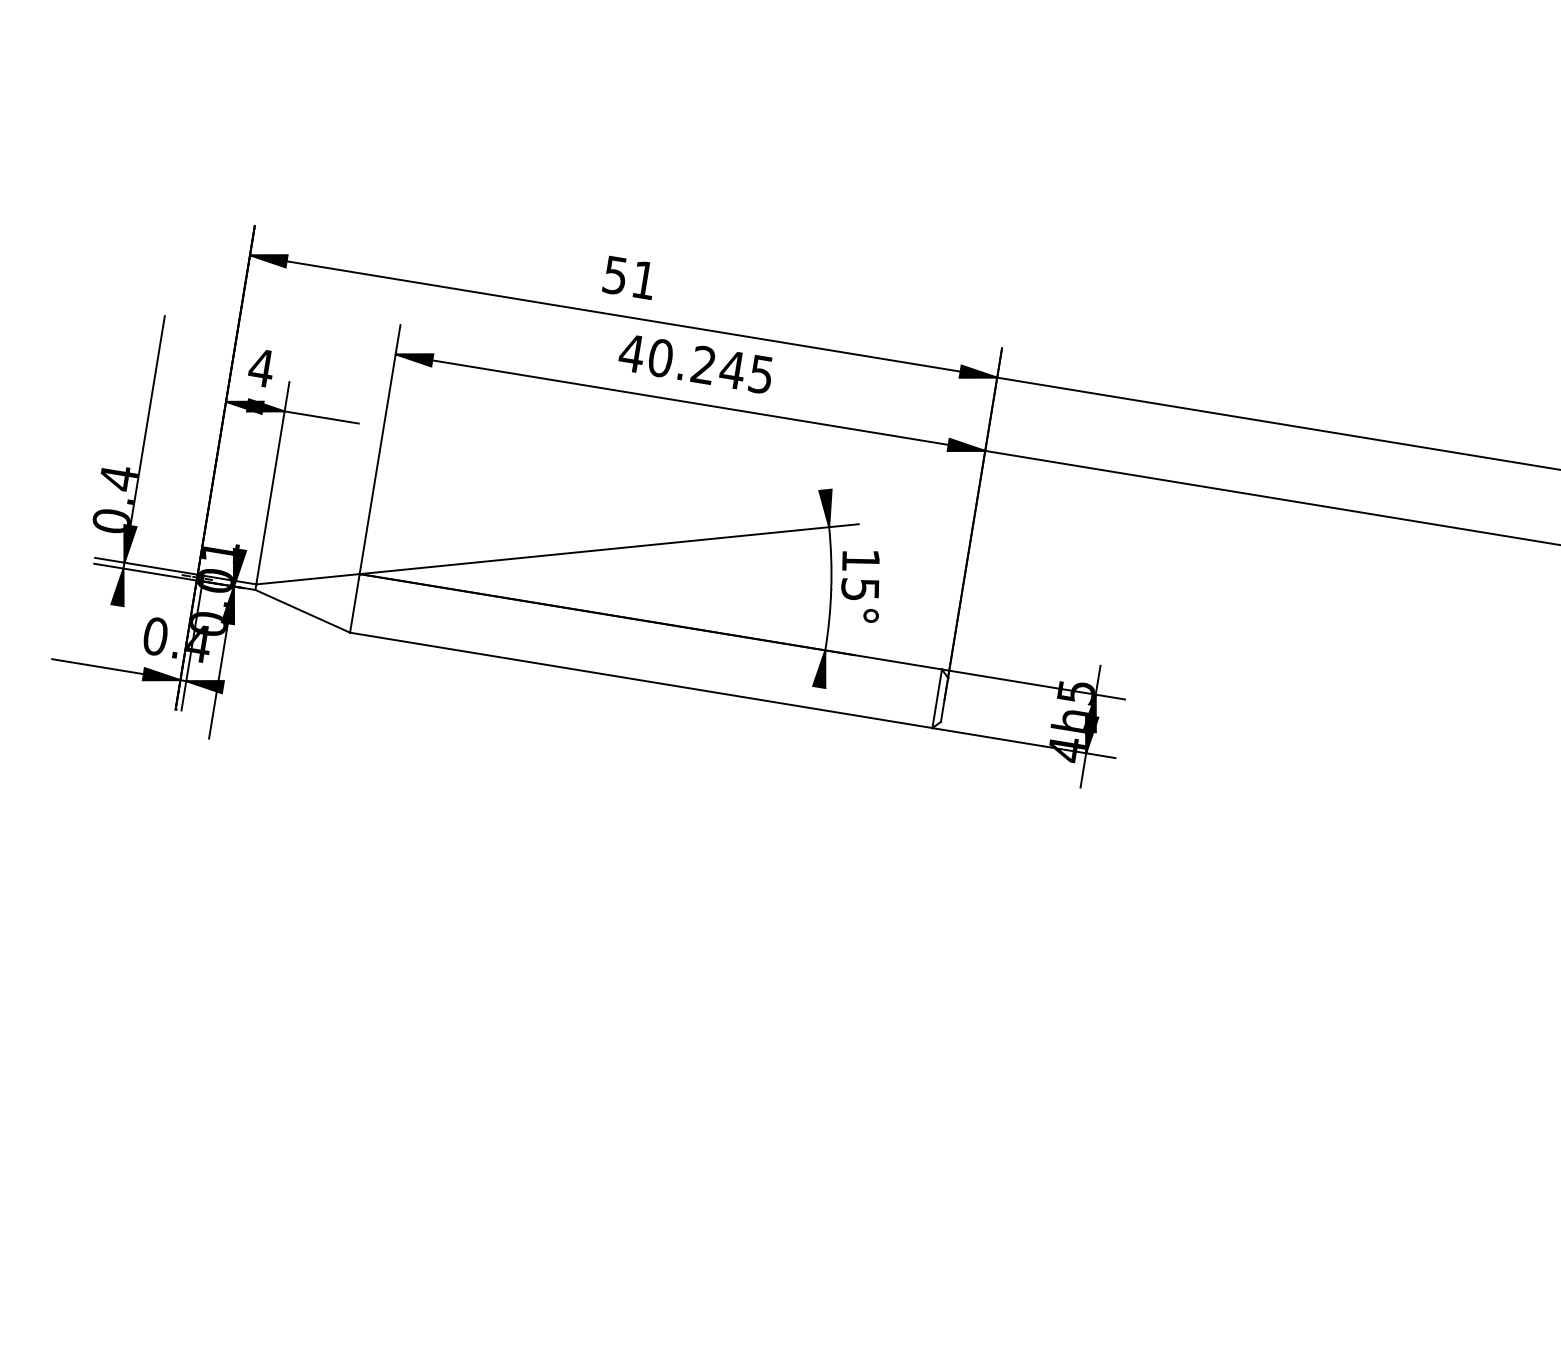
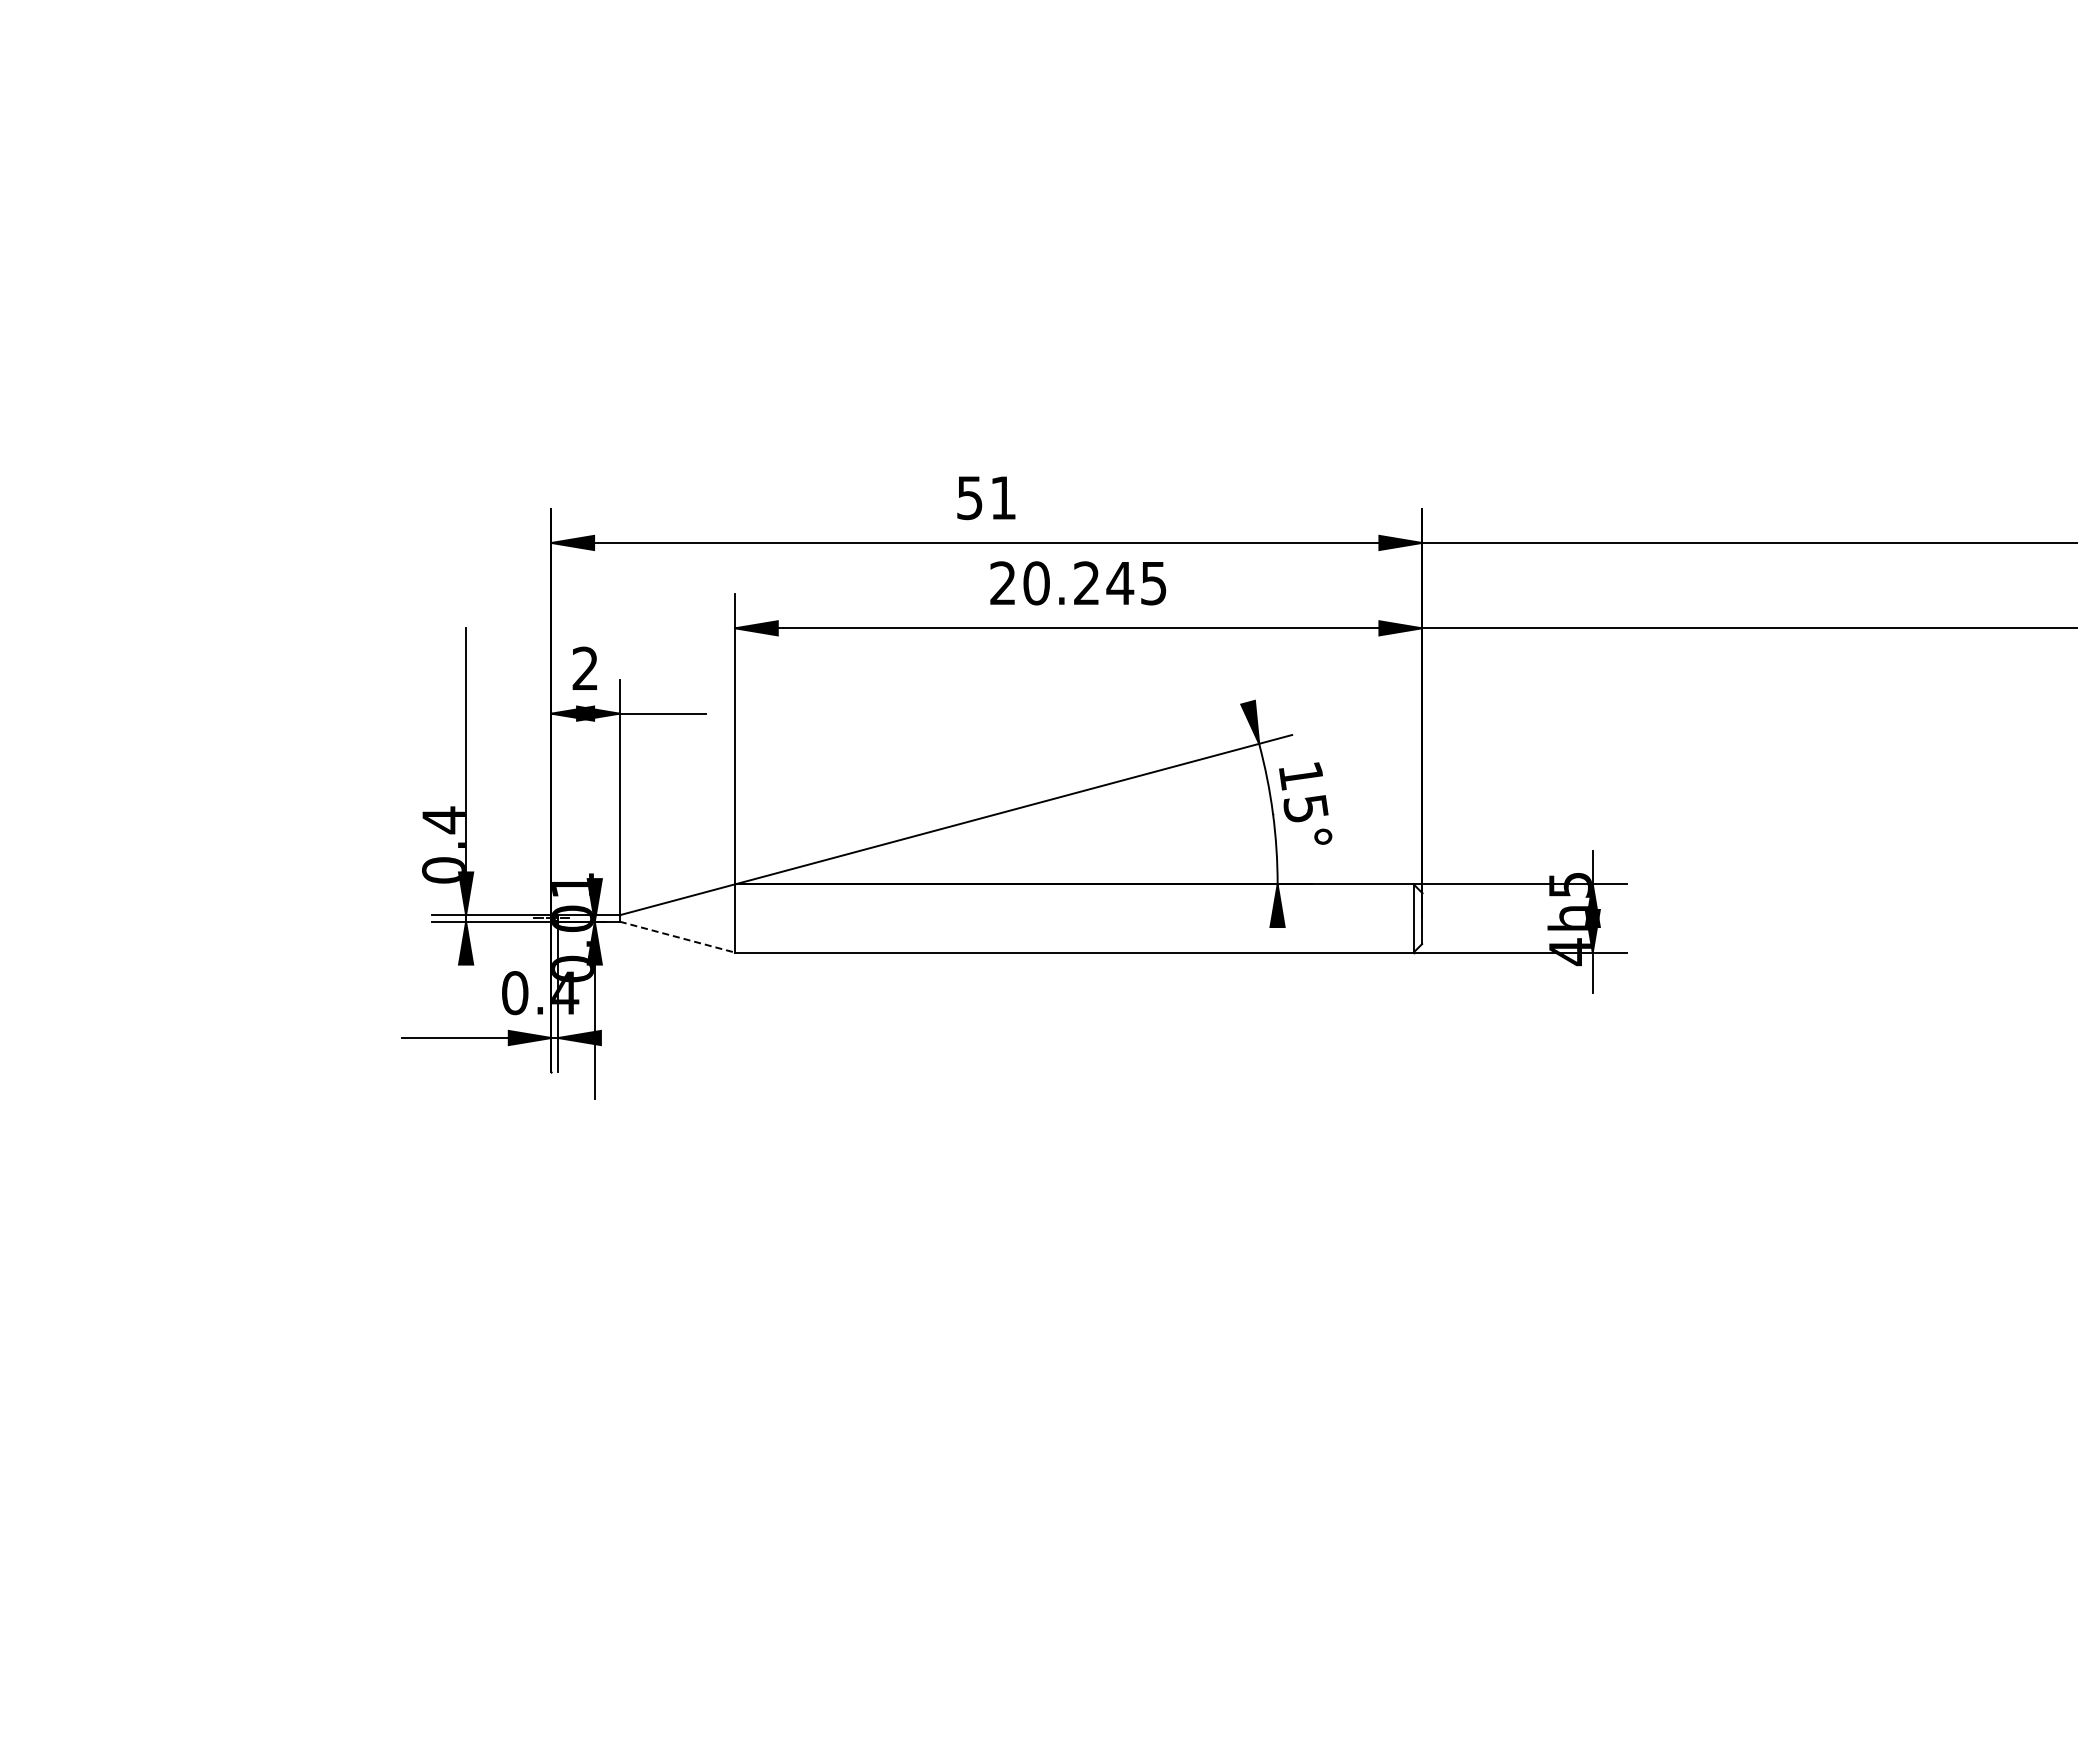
text: (631, 352) -> (1002, 582), 40.245 -> 20.245
text: (261, 366) -> (585, 667), 4 -> 2
line: (302, 611) -> (677, 937), solid -> dashed

